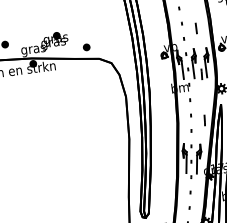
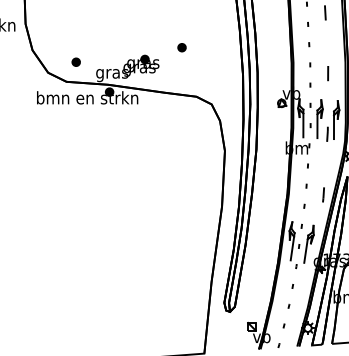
part: (86, 47) -> (181, 47), moved

